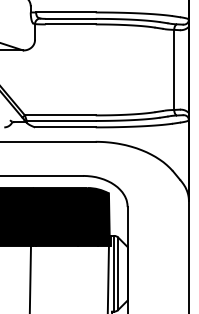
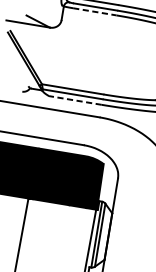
line: (70, 24) -> (94, 11), solid -> dashed
line: (64, 127) -> (74, 100), solid -> dashed

